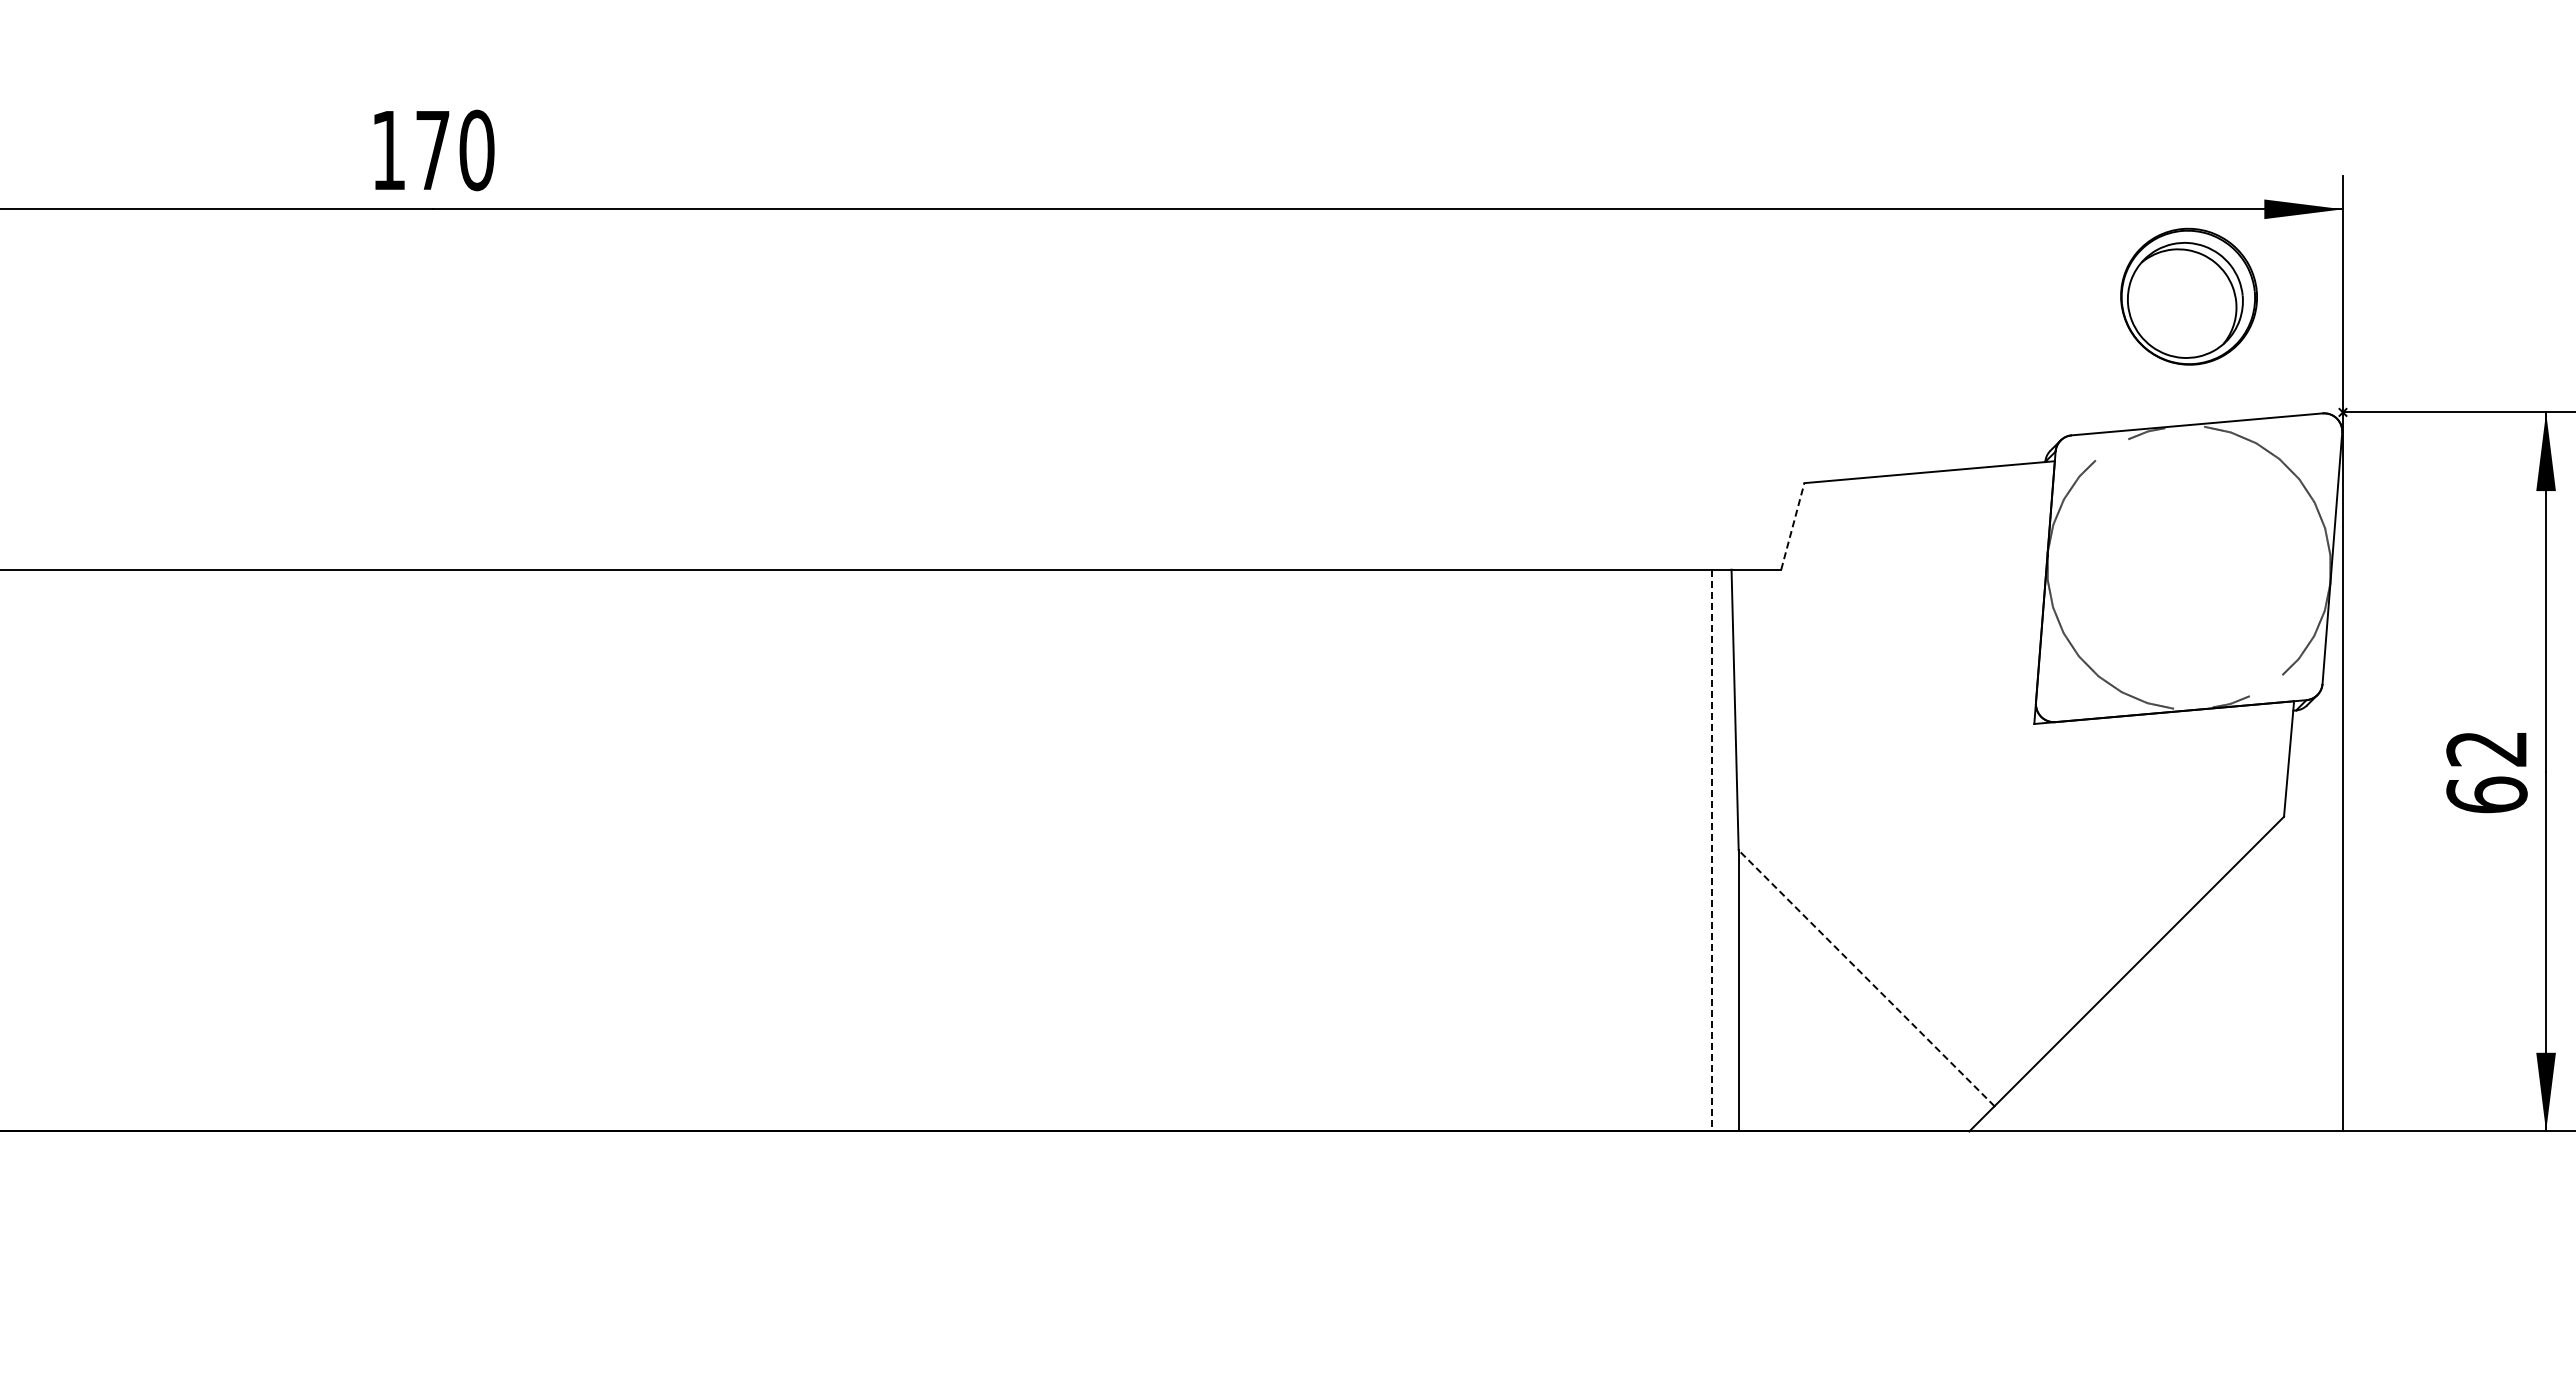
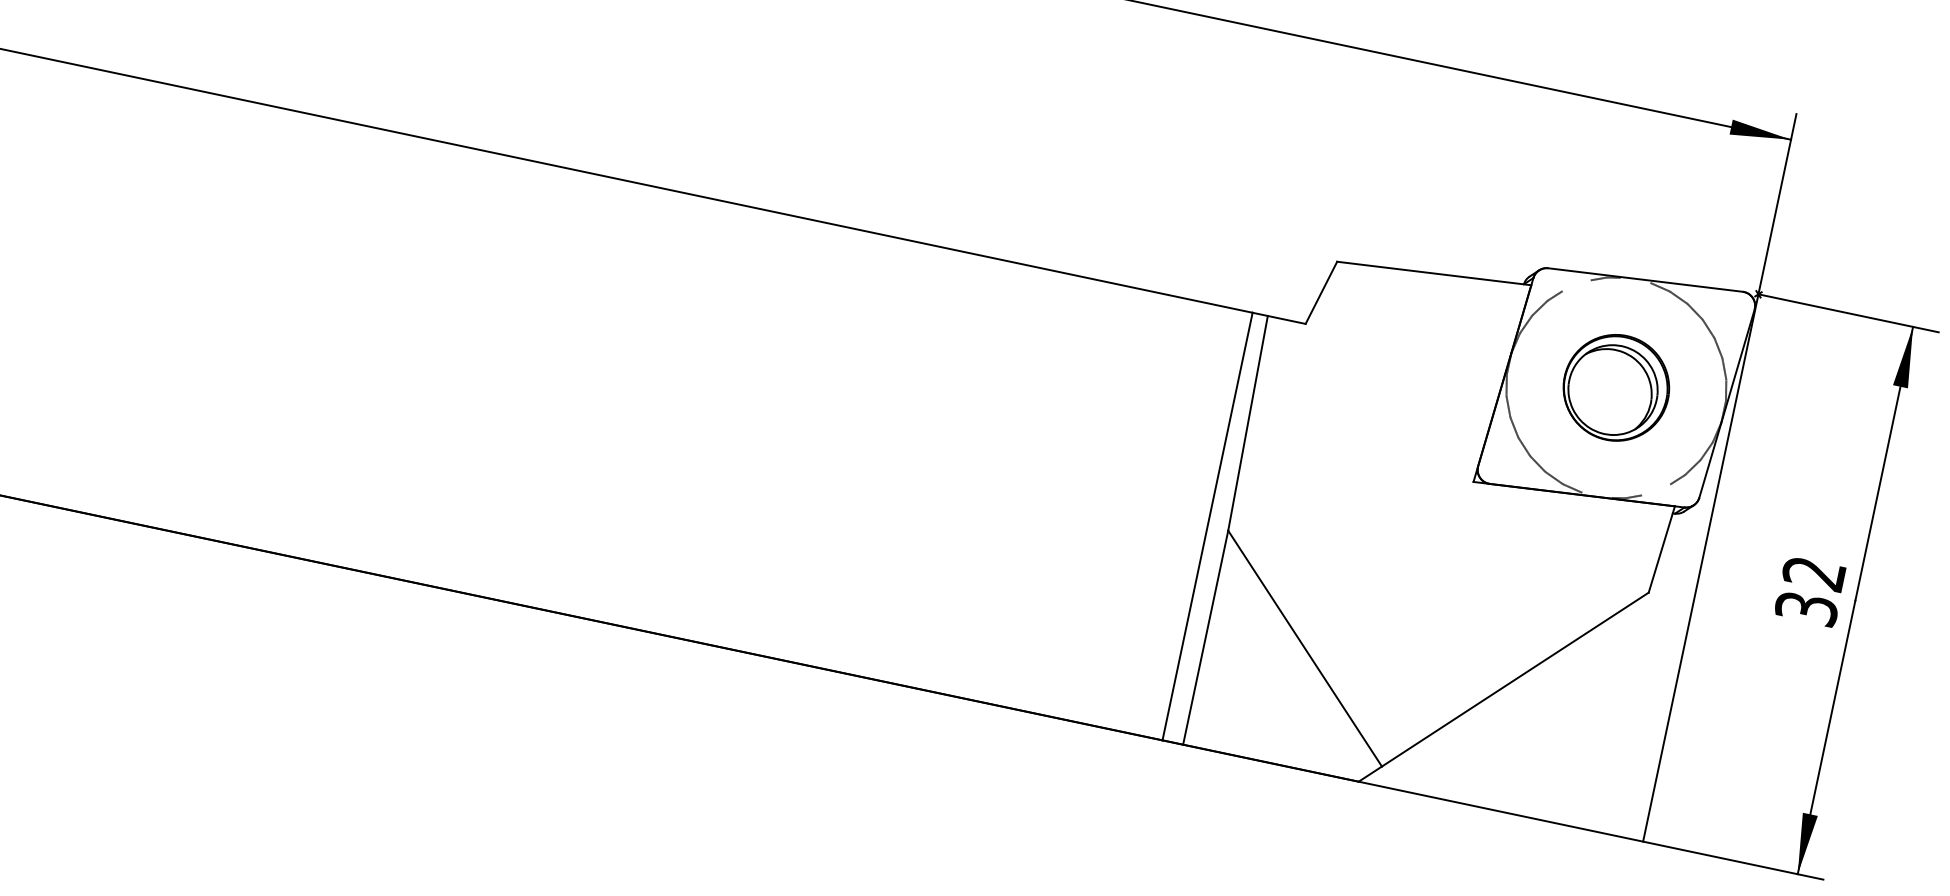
part: (2188, 296) -> (1616, 387), moved
line: (1792, 526) -> (1321, 292), dashed -> solid
text: (2486, 794) -> (1806, 608), 62 -> 32
line: (1711, 850) -> (1207, 526), dashed -> solid
line: (1866, 978) -> (1304, 648), dashed -> solid

